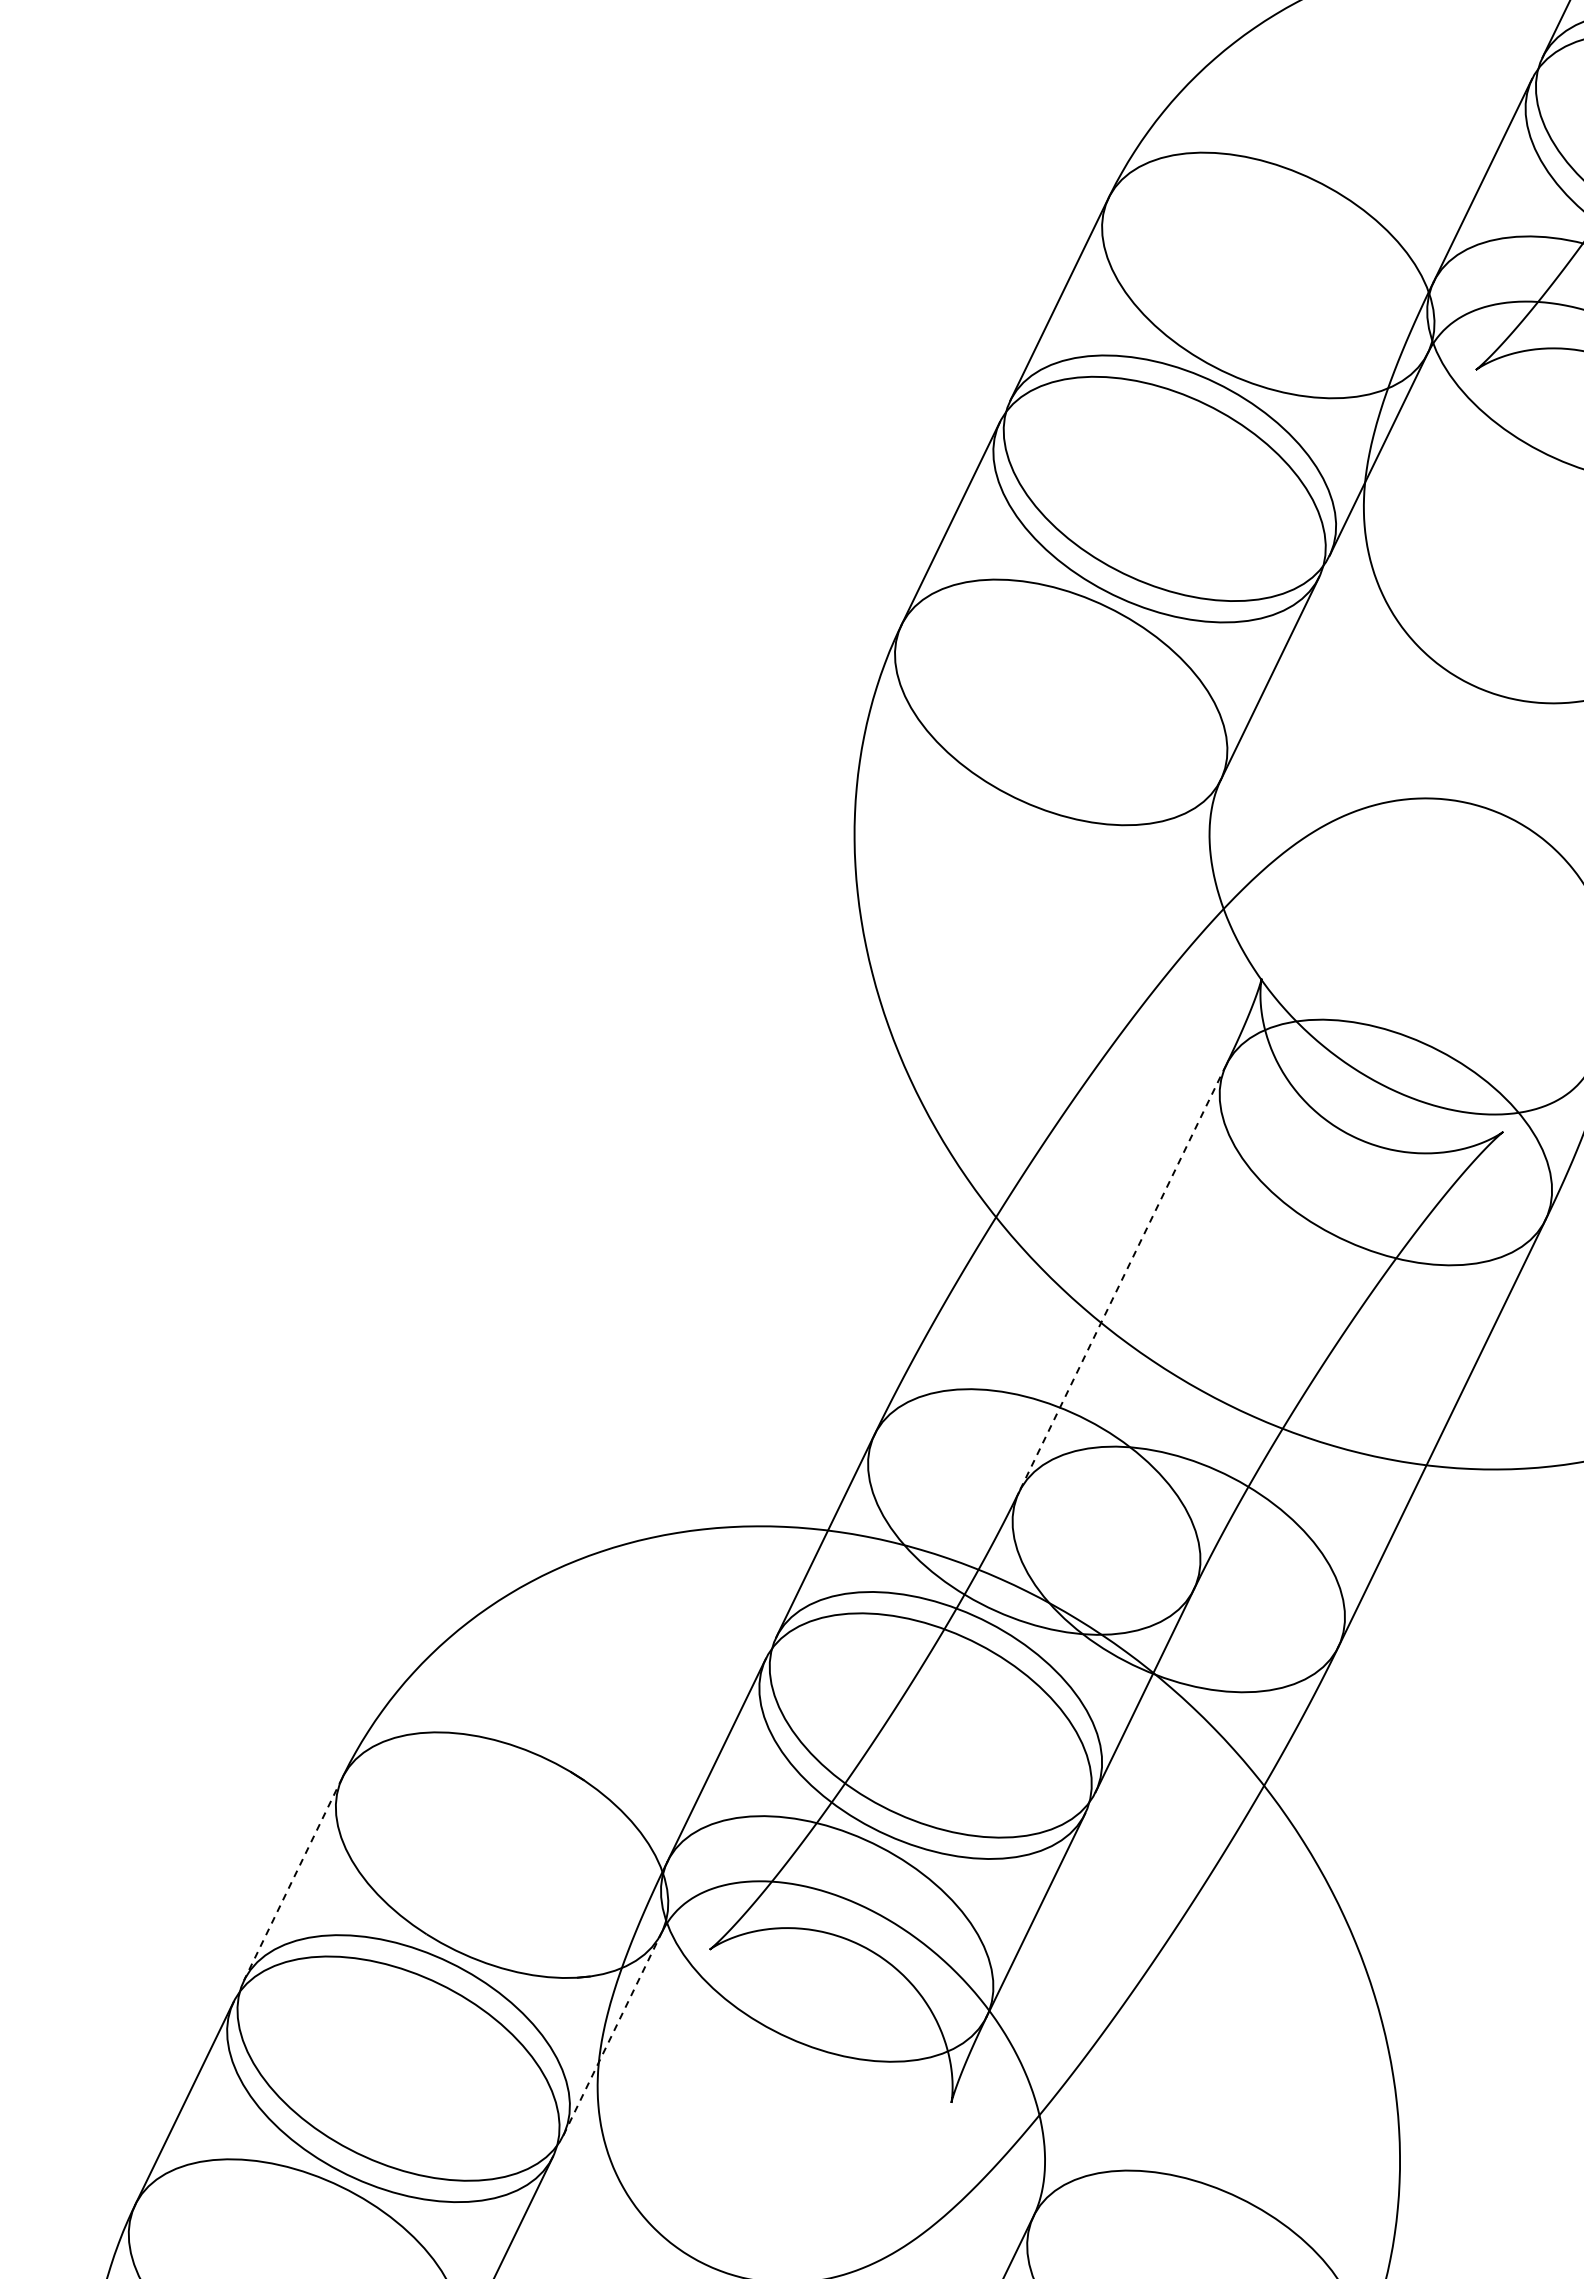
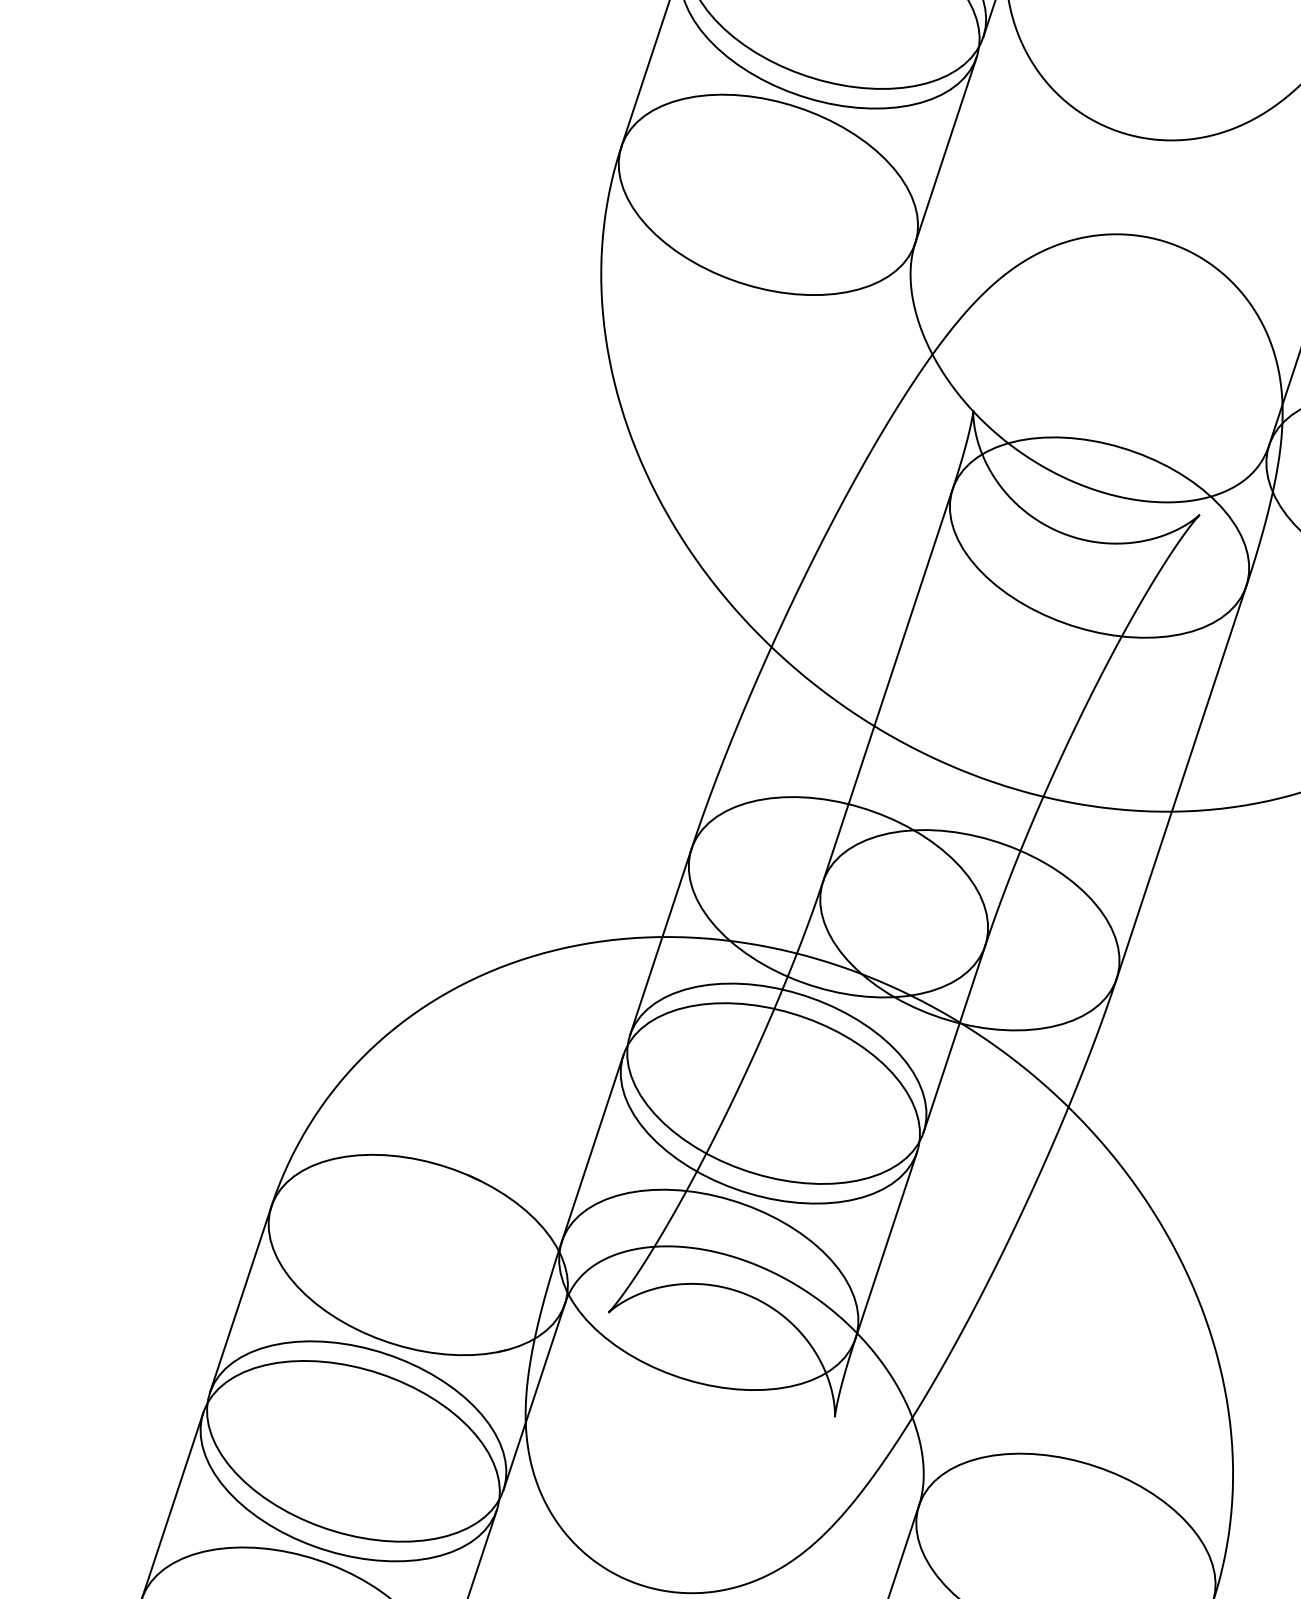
line: (1122, 1278) -> (887, 685), dashed -> solid
line: (293, 1879) -> (240, 1300), dashed -> solid
line: (612, 2034) -> (534, 1397), dashed -> solid

